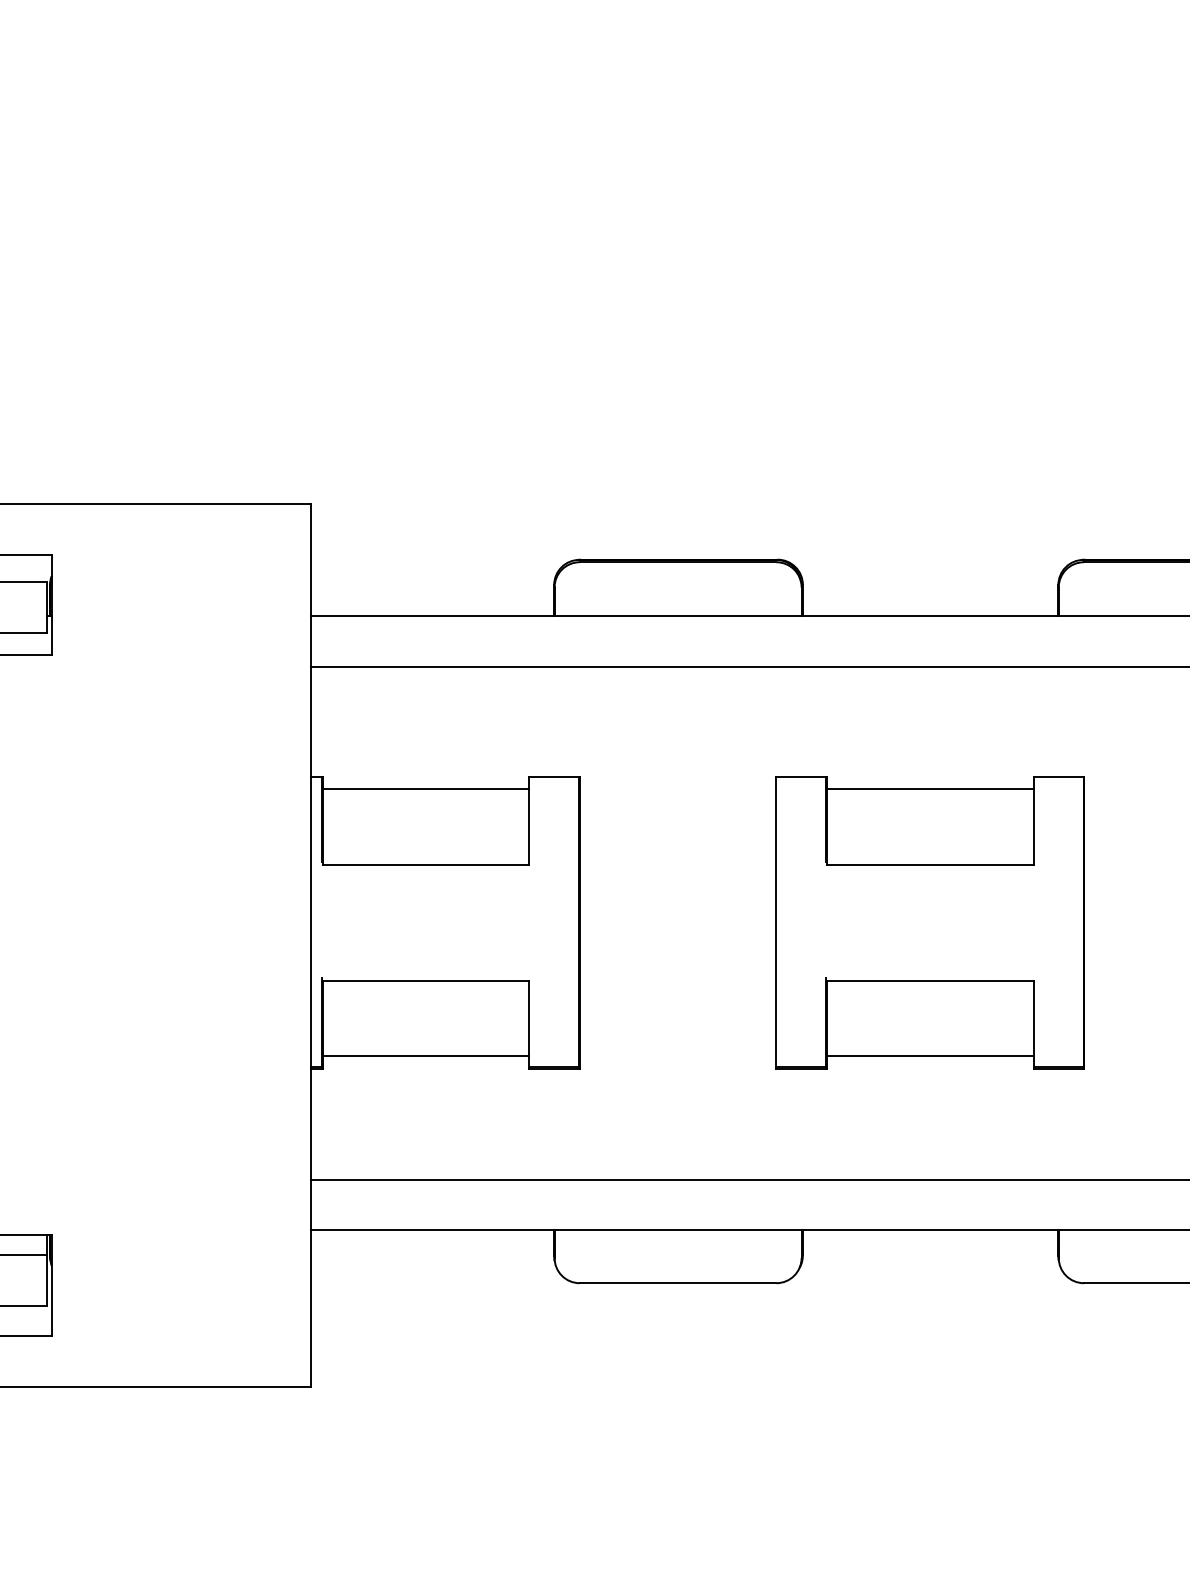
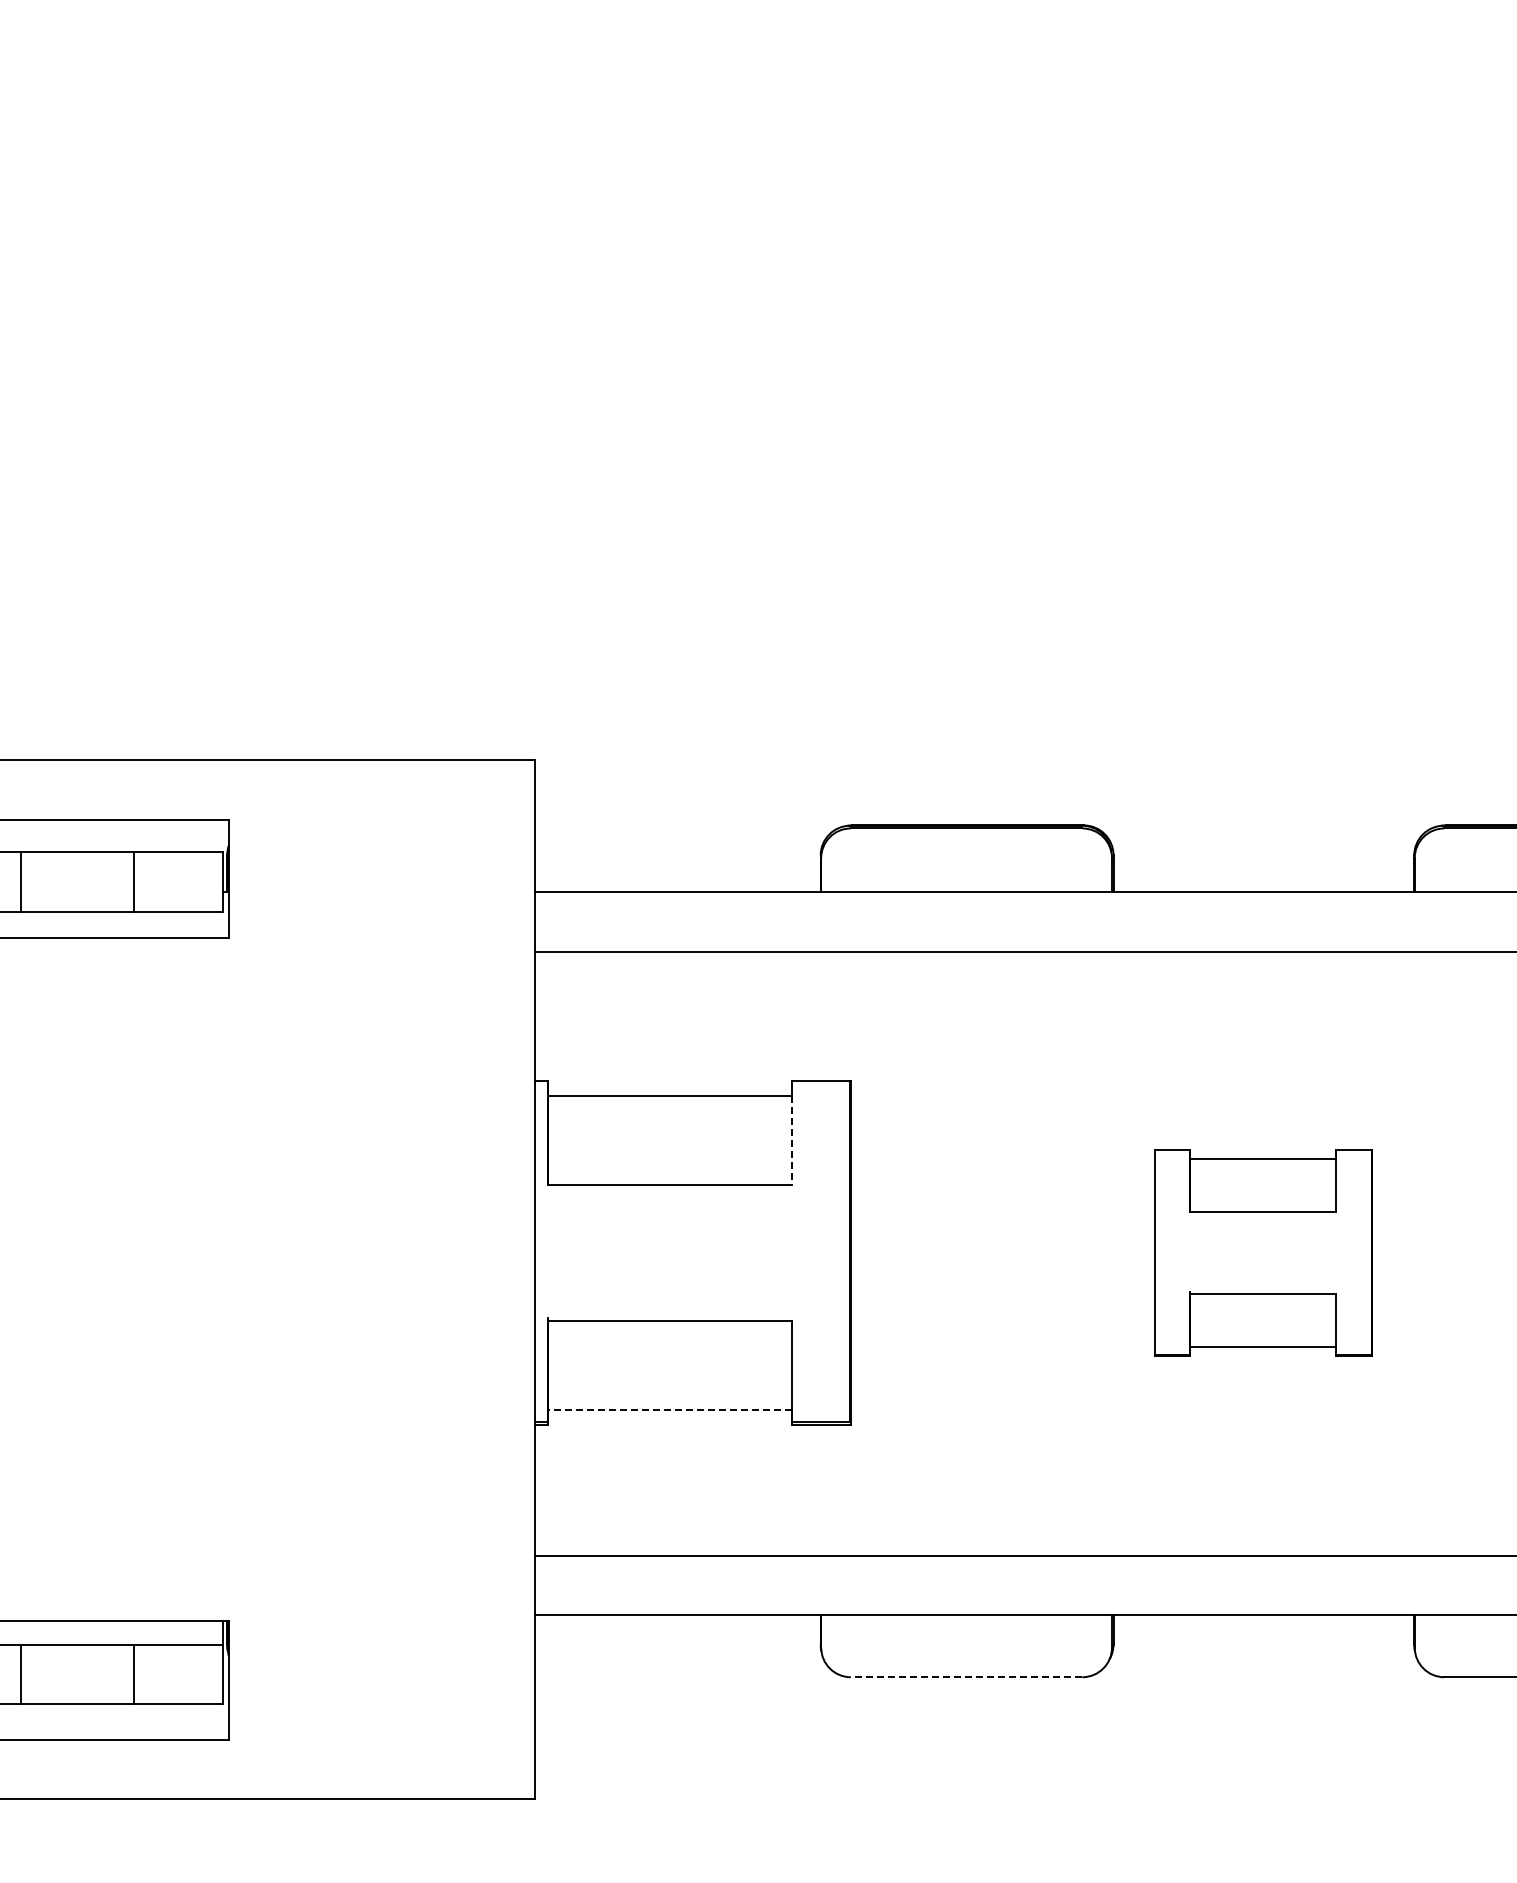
line: (529, 827) -> (791, 1140), solid -> dashed
part: (929, 922) -> (1262, 1252), size x0.6
line: (425, 1056) -> (669, 1410), solid -> dashed
line: (678, 1283) -> (966, 1677), solid -> dashed

